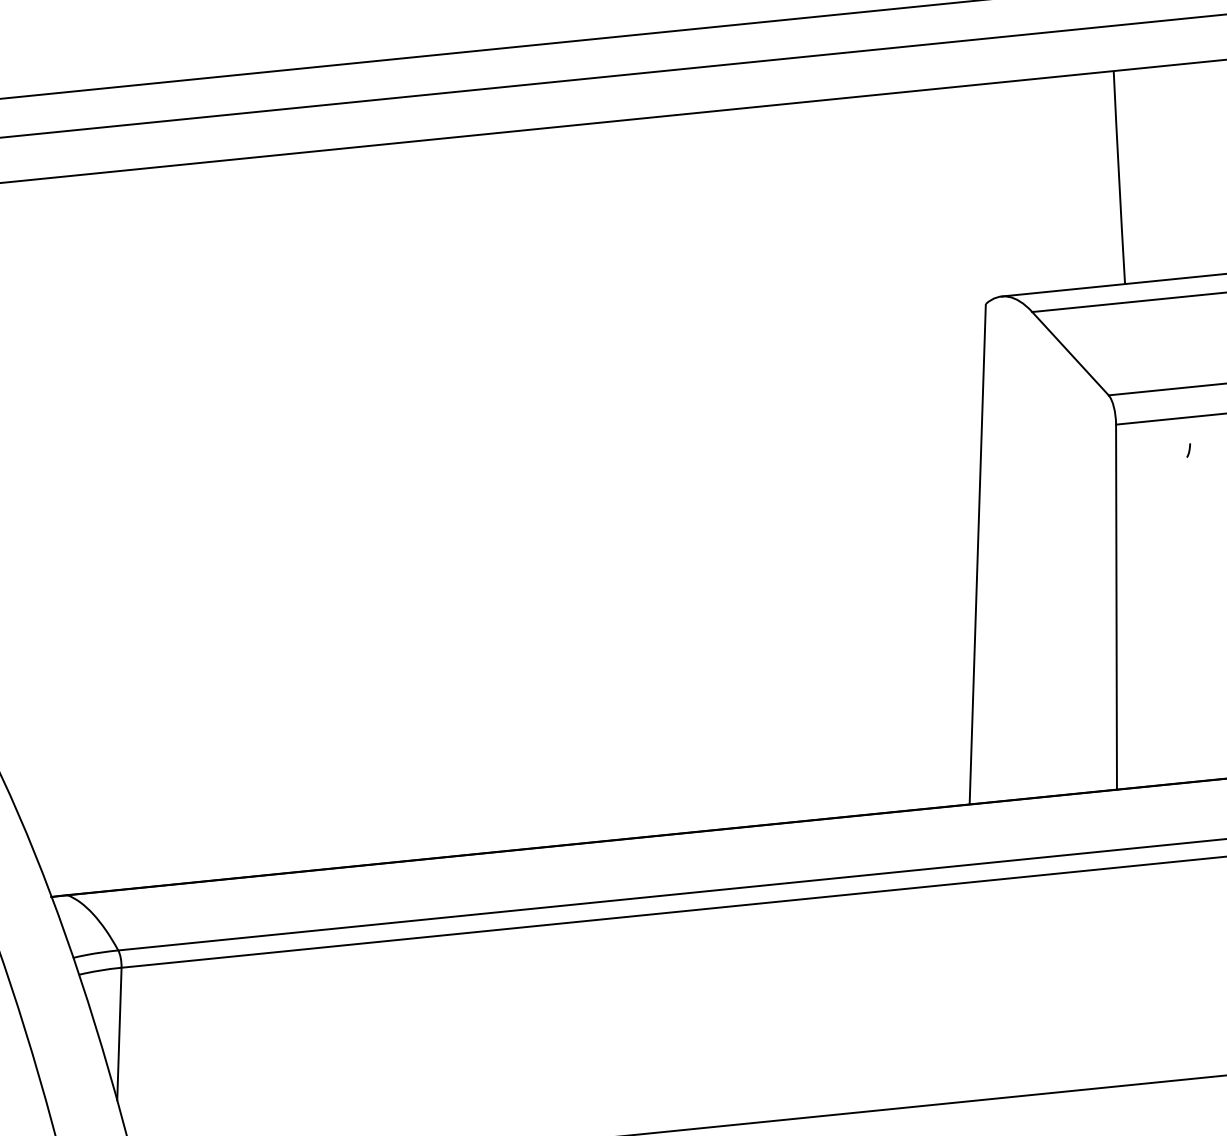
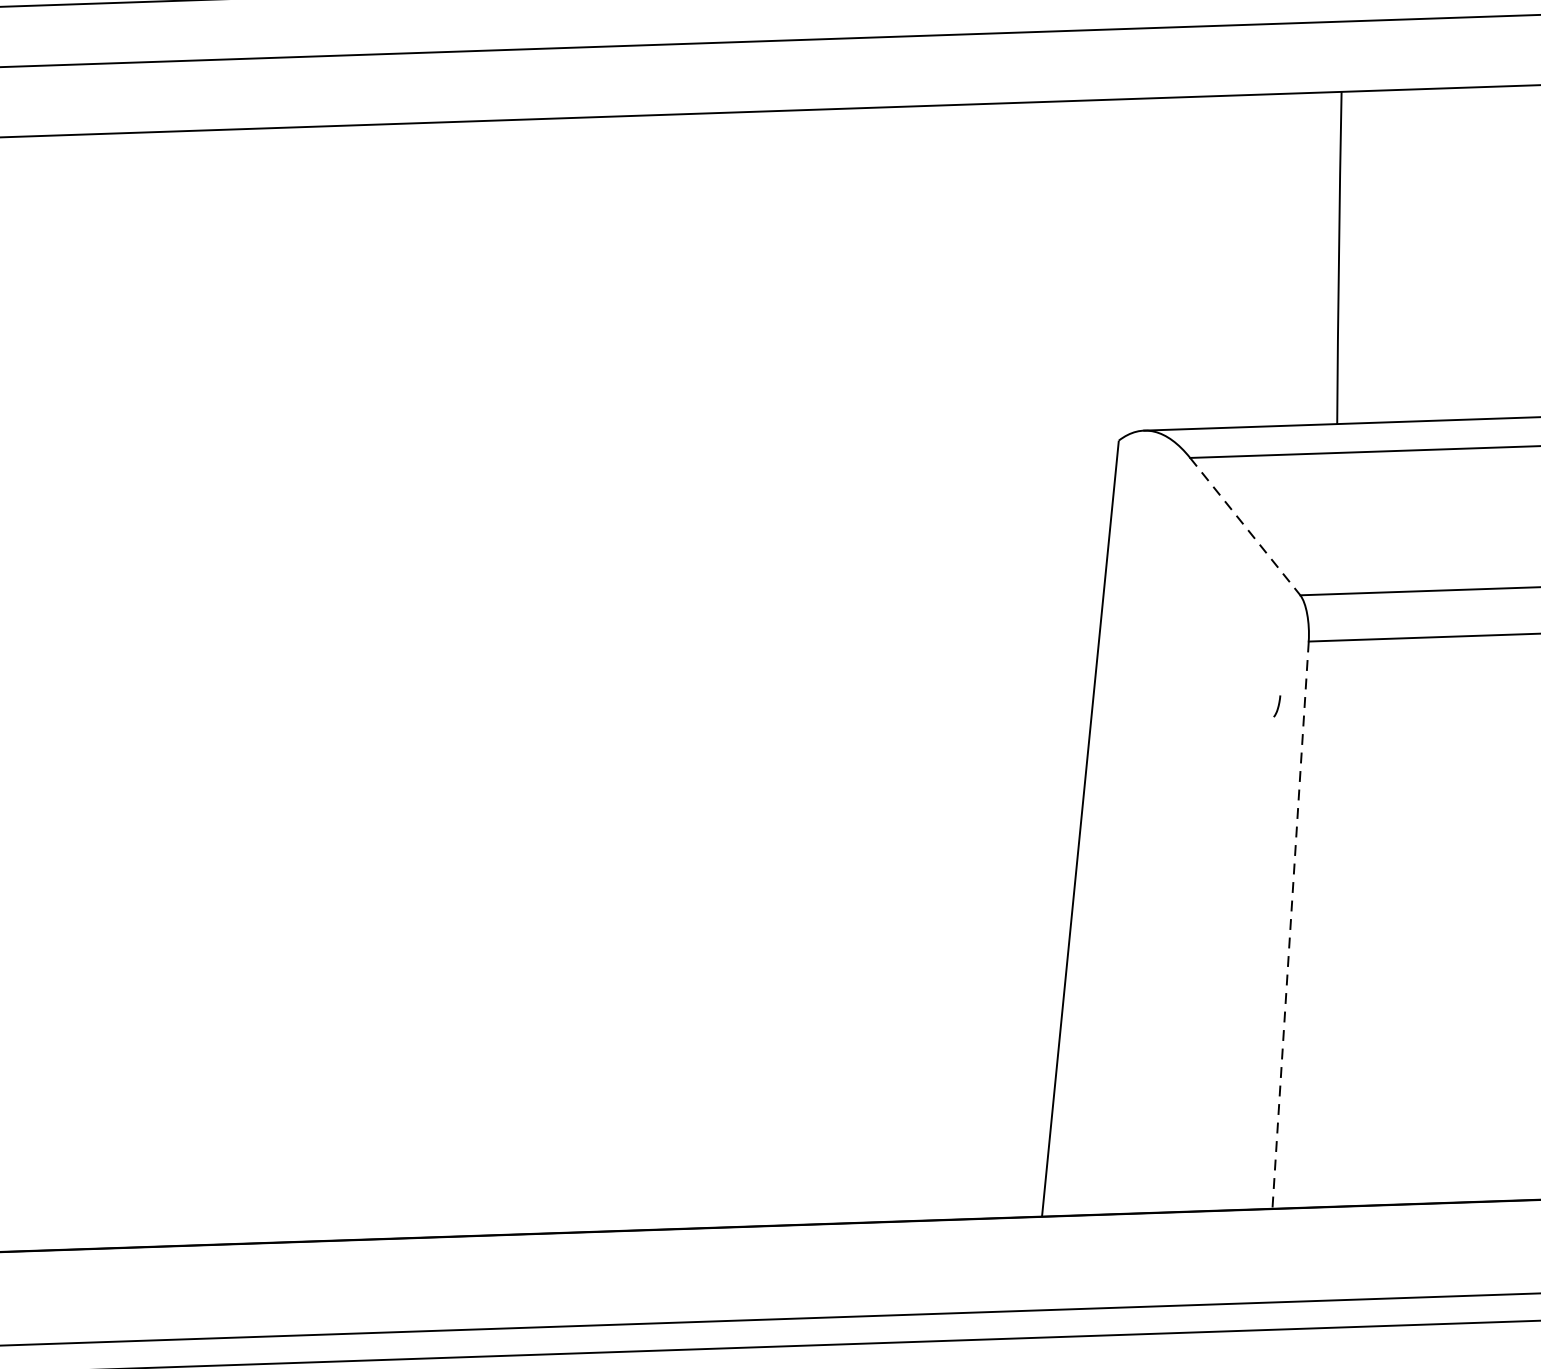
line: (1070, 353) -> (1245, 526), solid -> dashed
curve: (1188, 450) -> (1277, 706), moved
line: (1116, 607) -> (1290, 925), solid -> dashed

